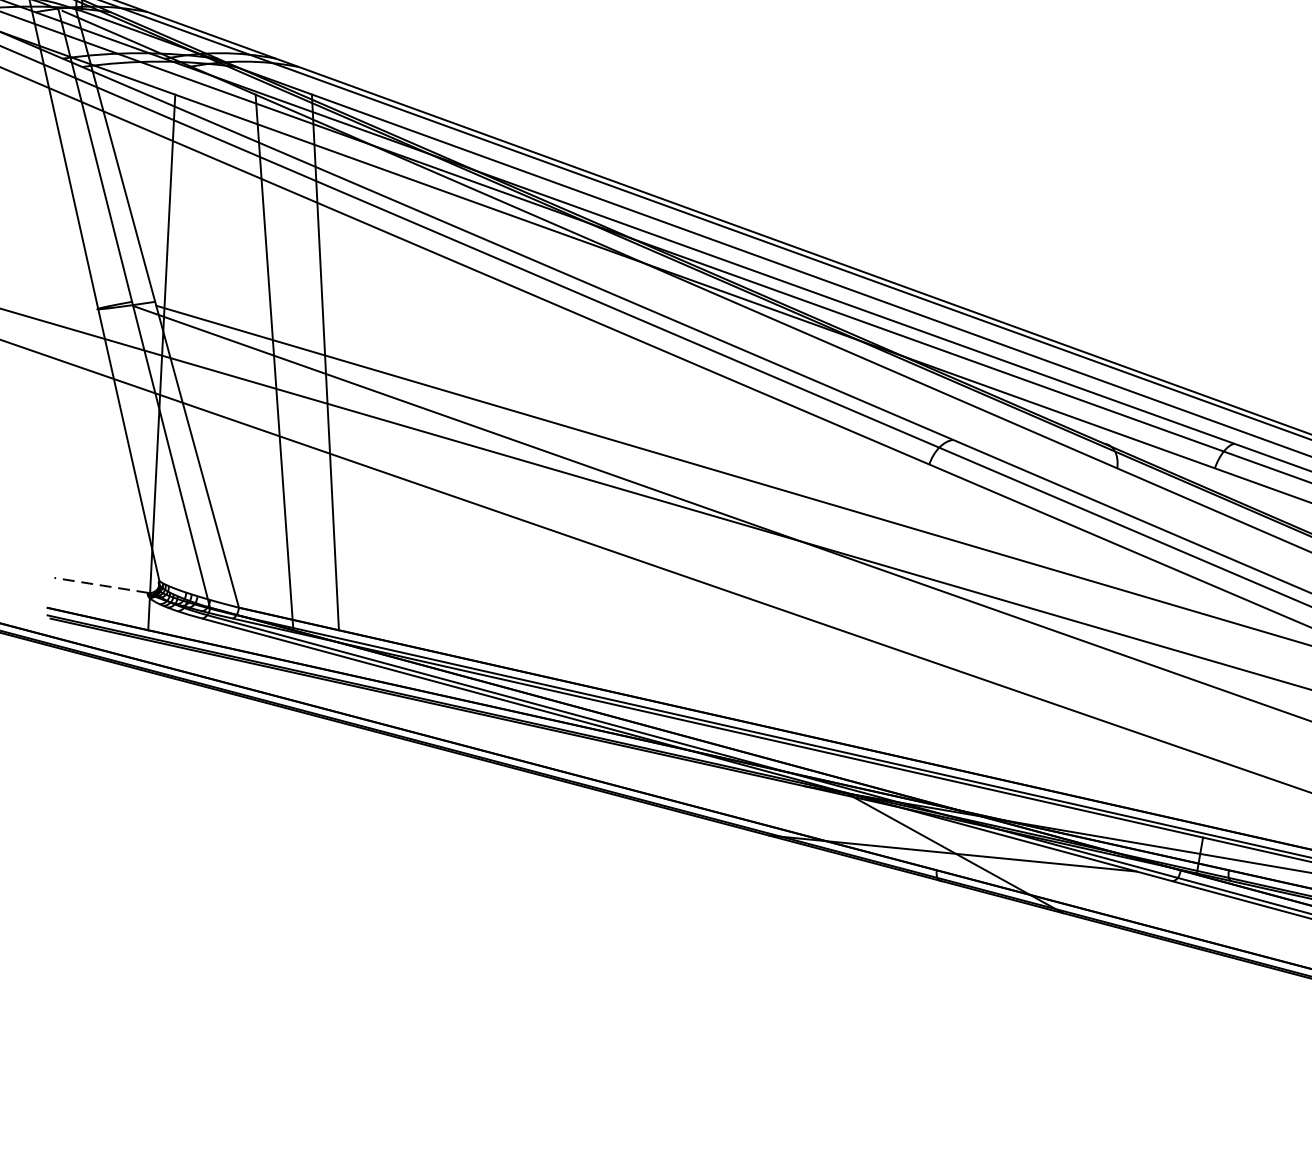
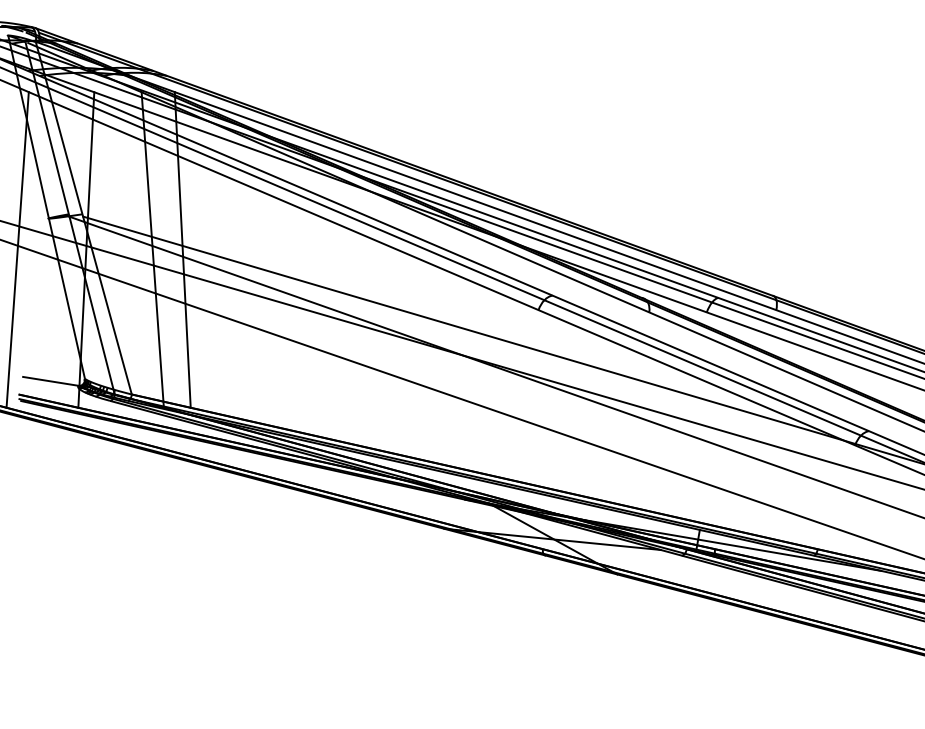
line: (44, 361) -> (17, 249), added
line: (100, 585) -> (50, 381), dashed -> solid

